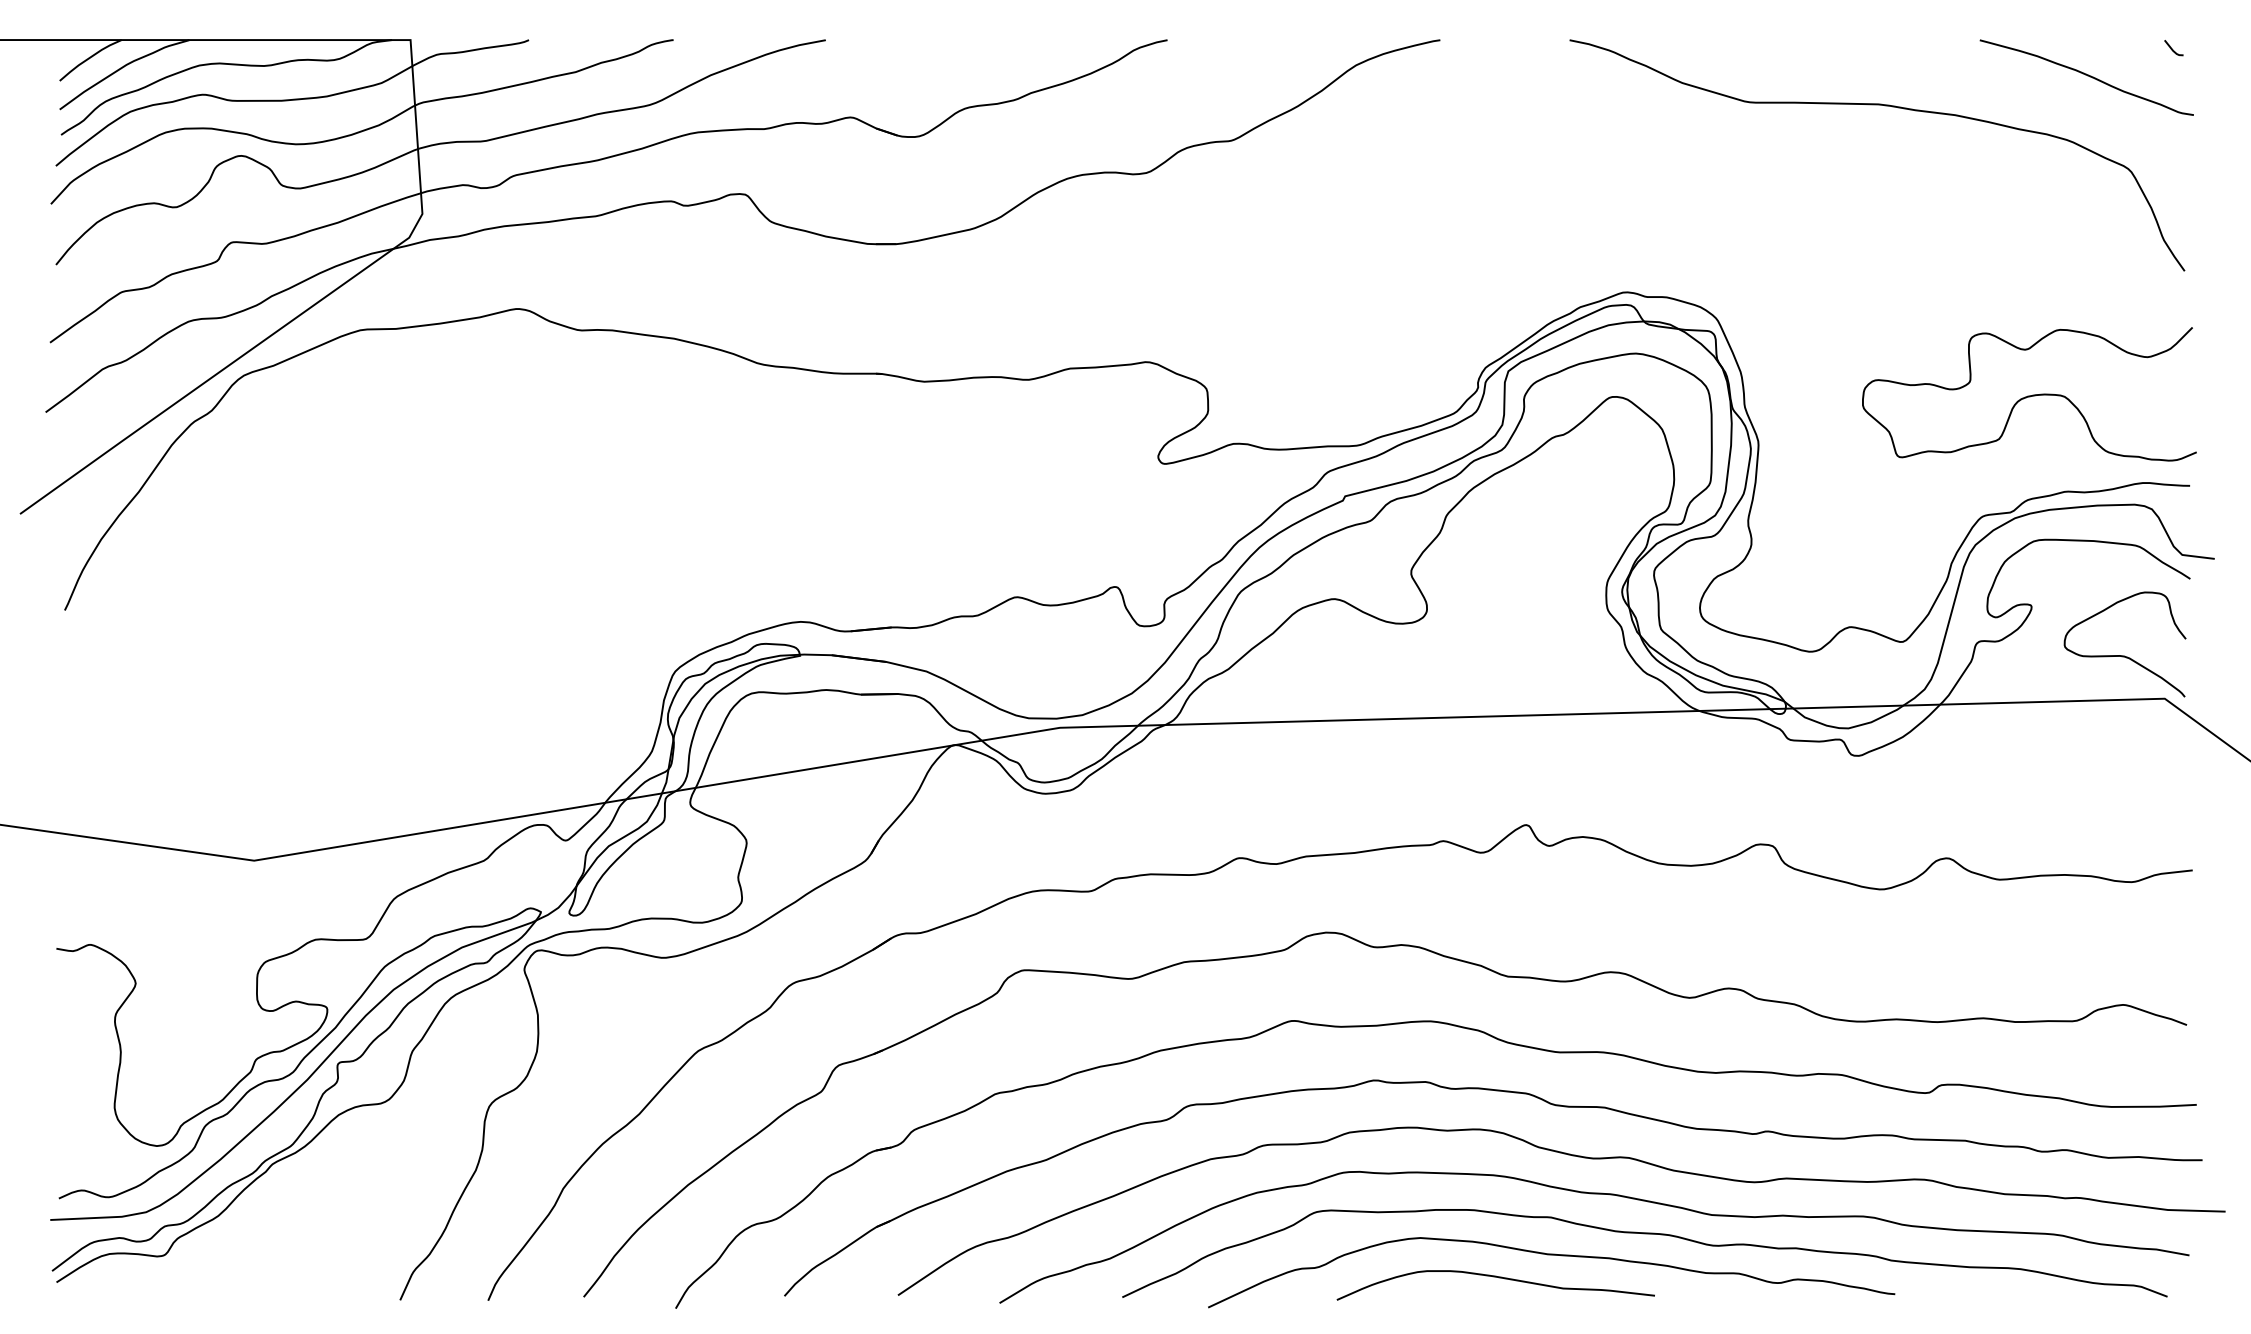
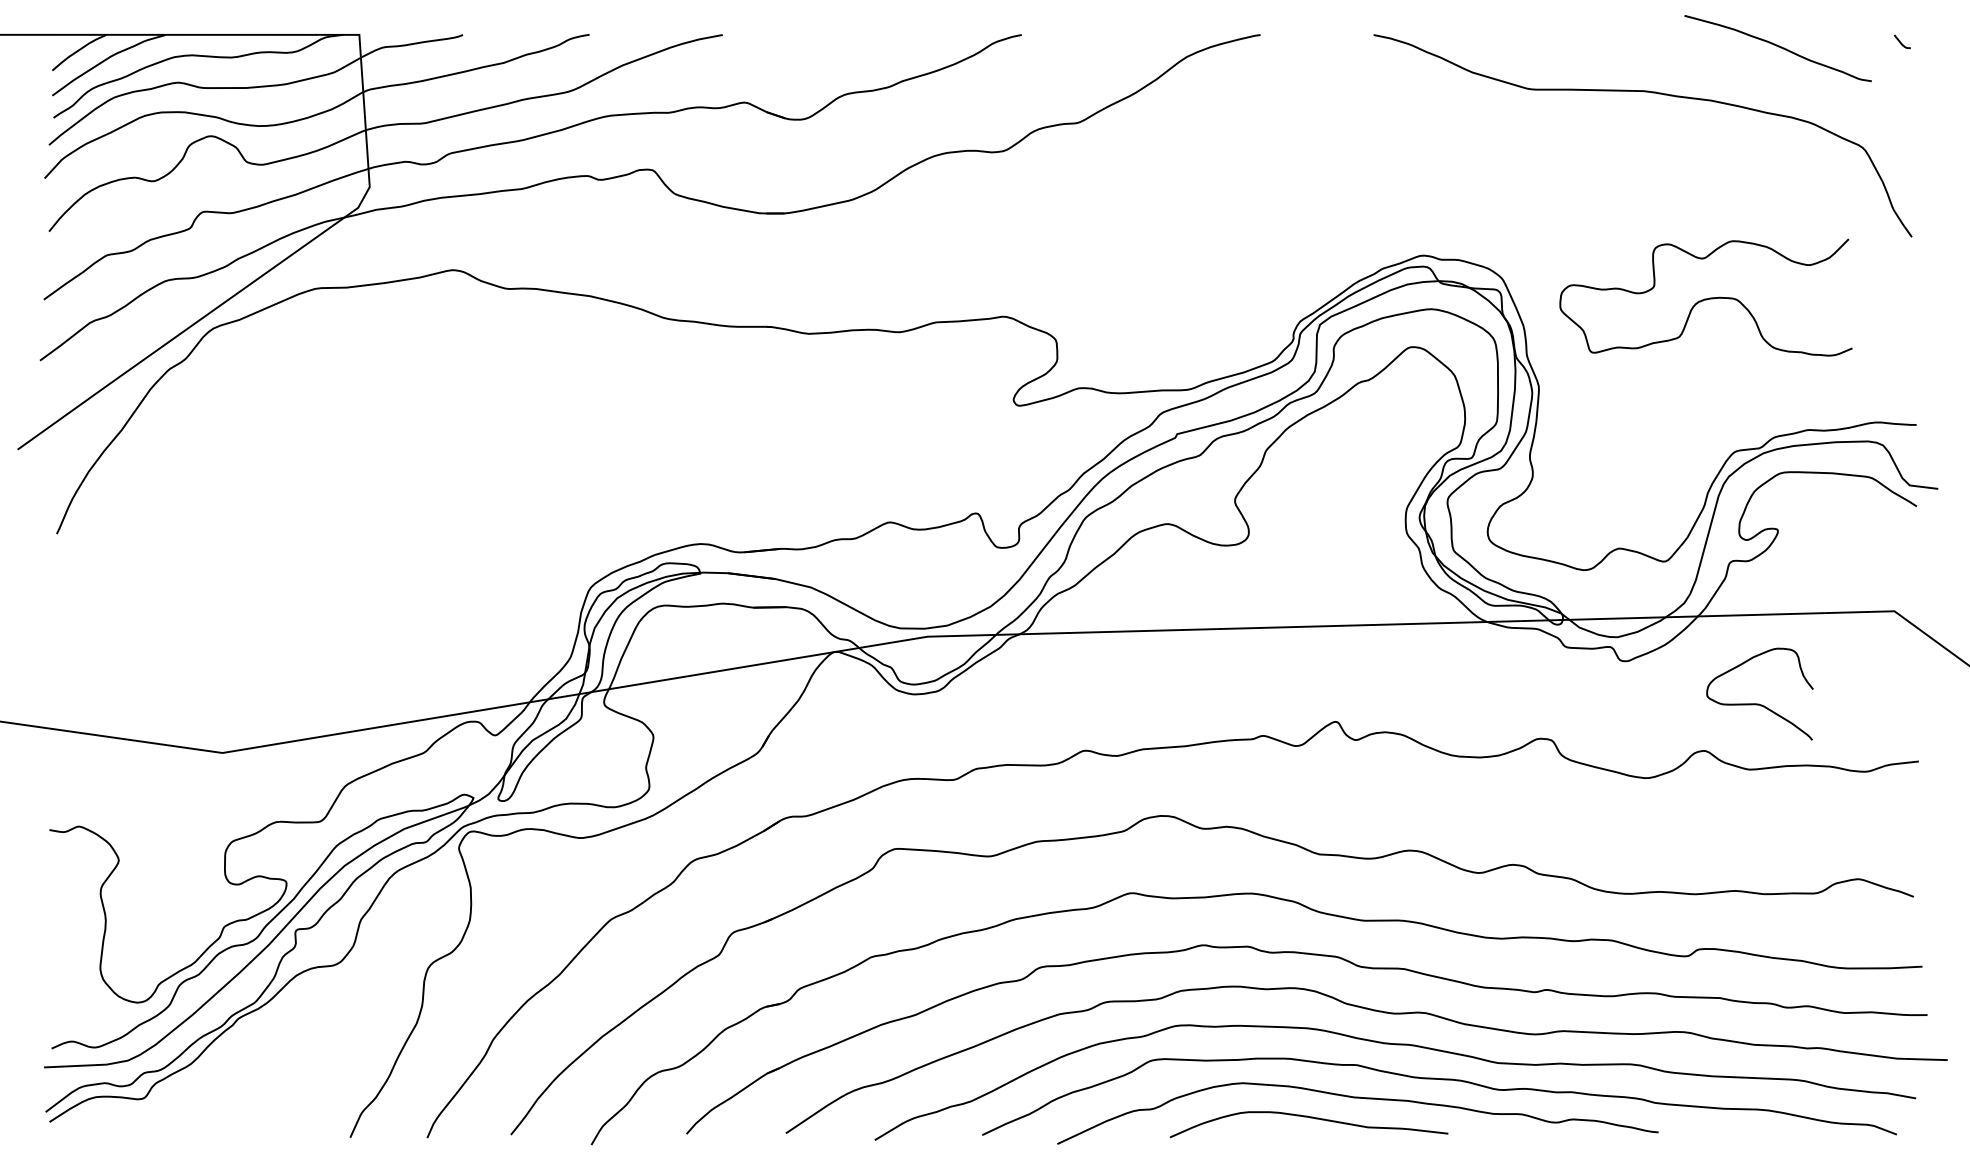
curve: (2087, 76) -> (1778, 47), moved
curve: (2029, 395) -> (1706, 298), moved
curve: (2124, 655) -> (1759, 703), moved

